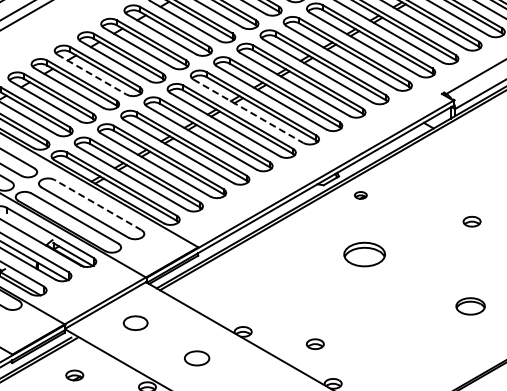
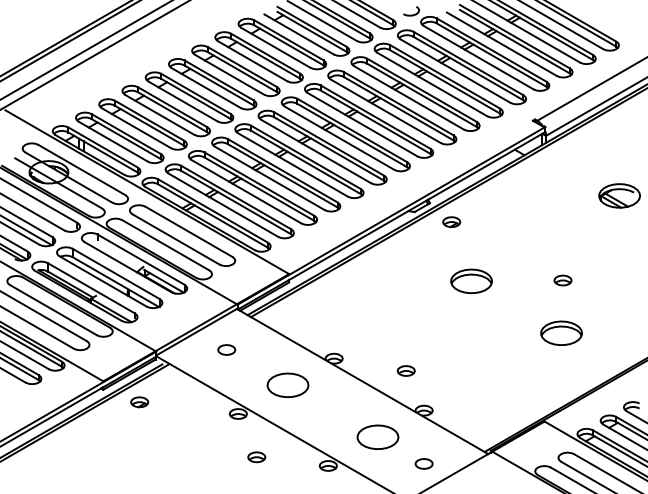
line: (92, 74) -> (183, 101), dashed -> solid
line: (248, 111) -> (339, 138), dashed -> solid
part: (360, 195) -> (451, 222), size x1.43
line: (97, 204) -> (188, 231), dashed -> solid
part: (471, 221) -> (562, 280), moved
part: (364, 253) -> (471, 280), moved
part: (470, 305) -> (561, 332), size x1.43
part: (135, 322) -> (226, 349), size x0.71
part: (196, 357) -> (287, 384), size x1.67
part: (74, 375) -> (139, 402), moved

